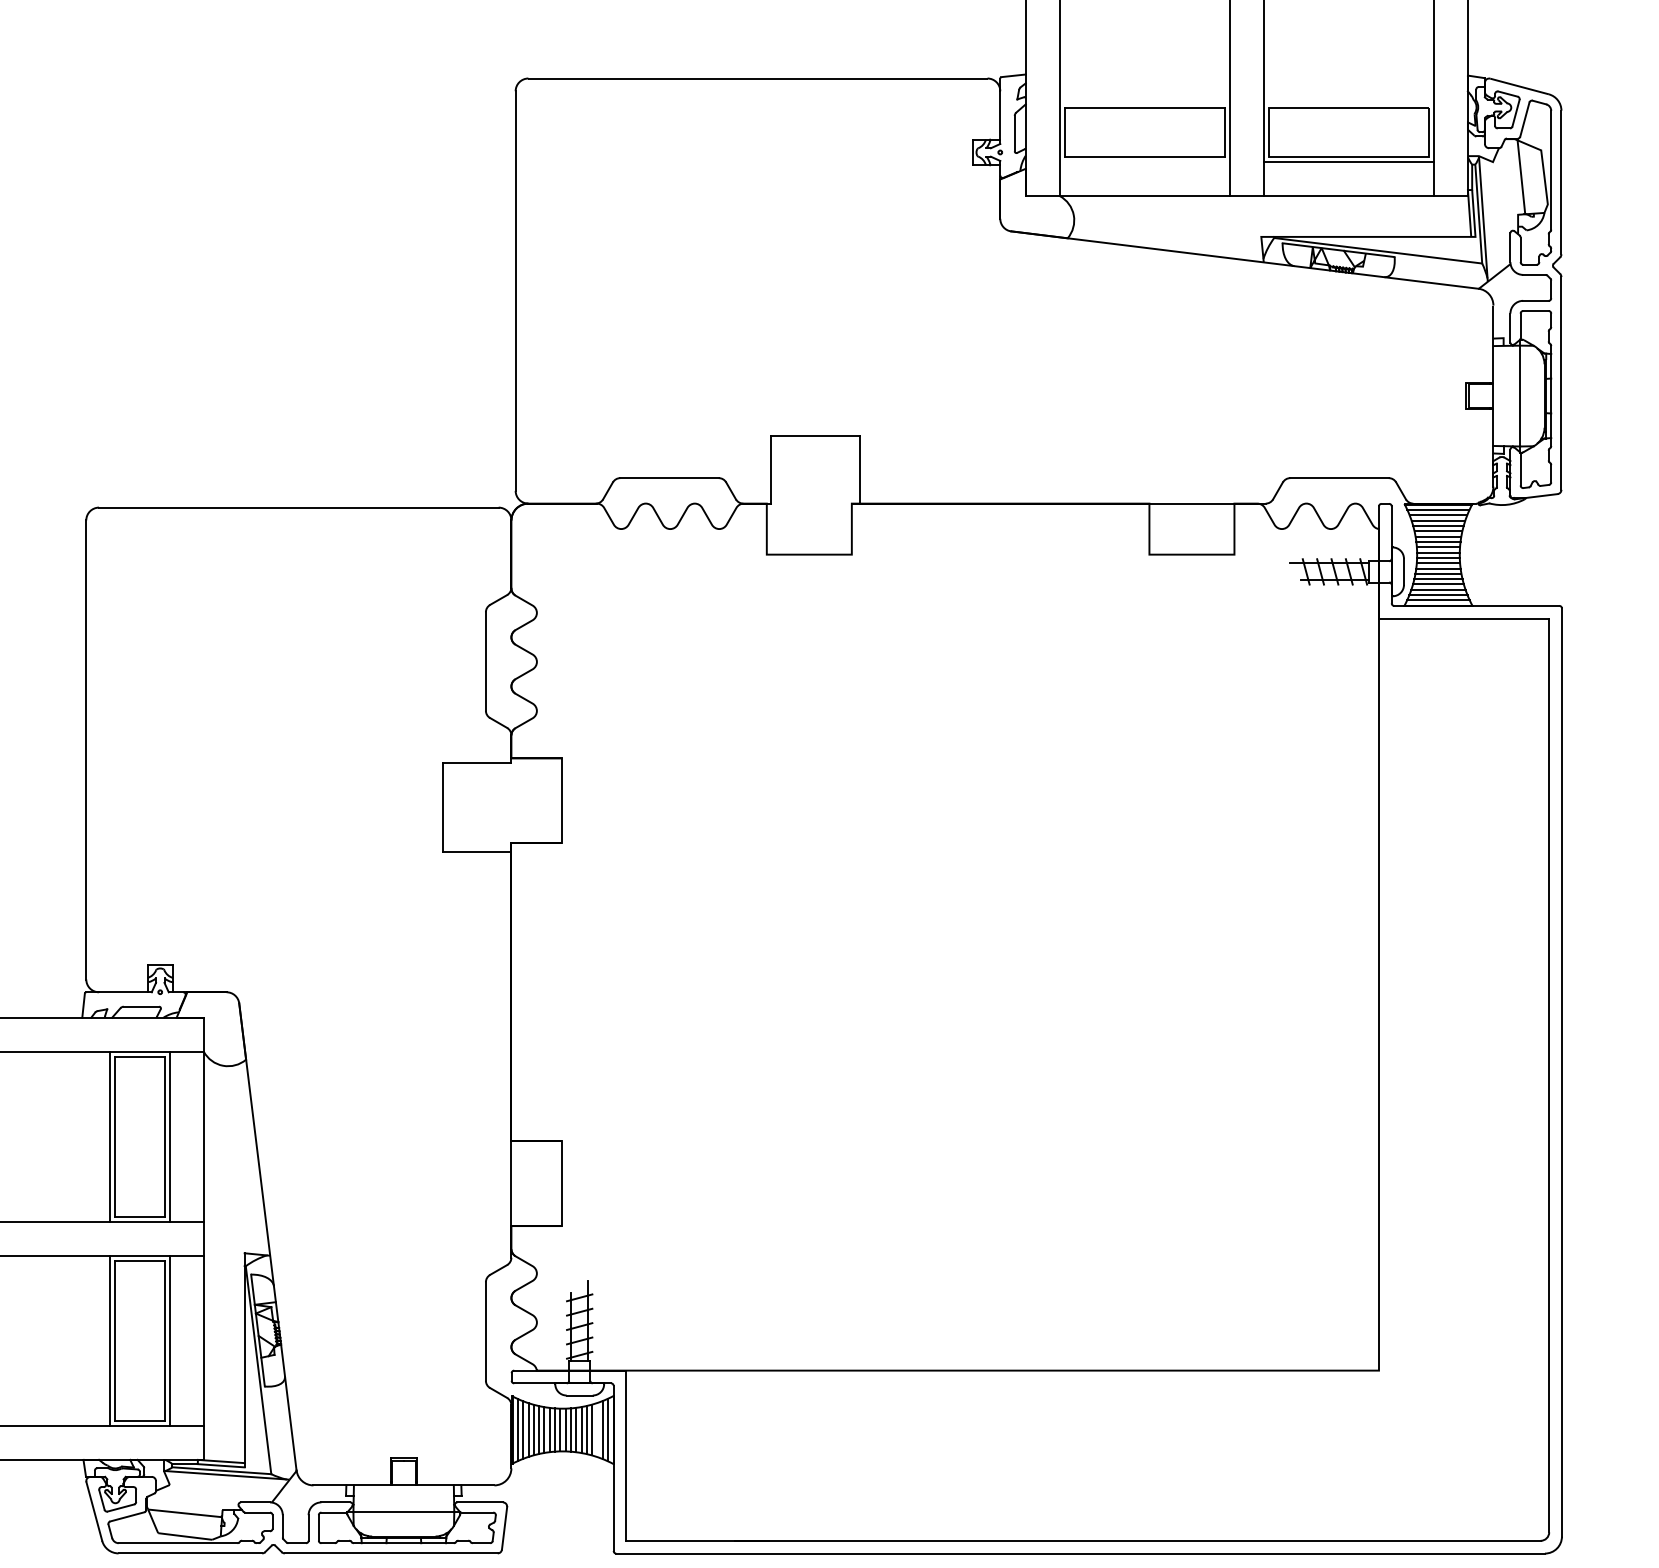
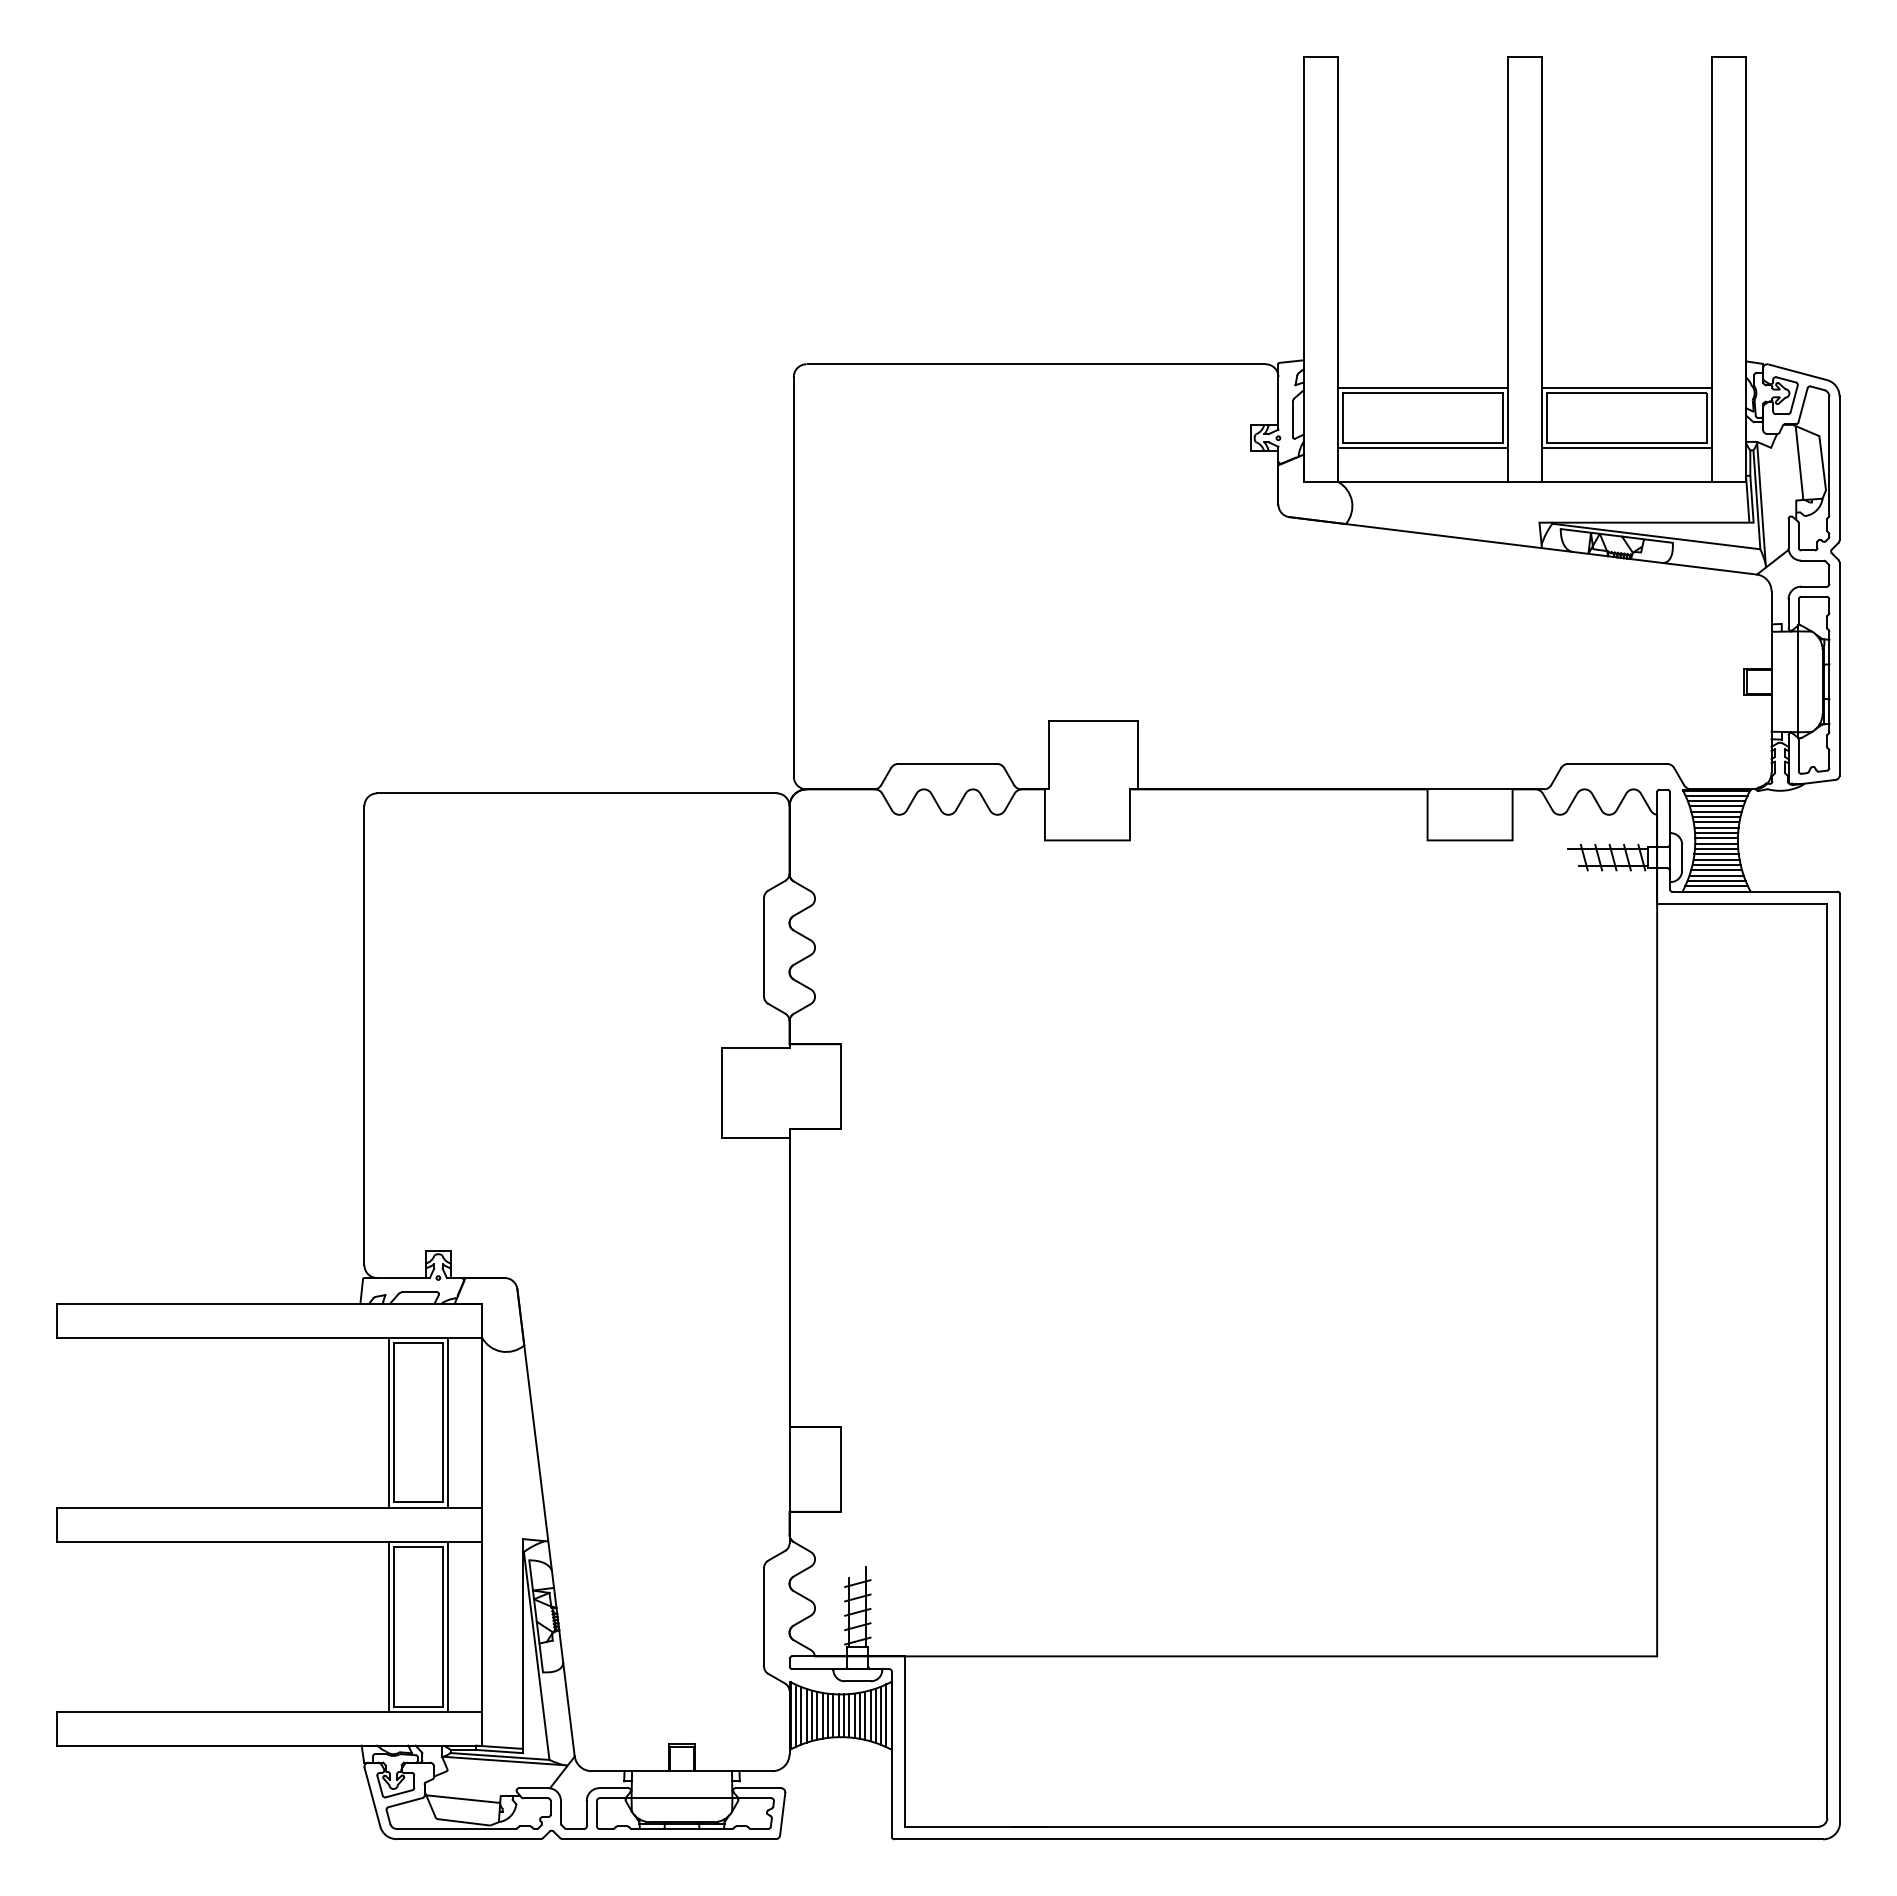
line: (1144, 102) -> (1422, 388), added
line: (1349, 102) -> (1627, 388), added
line: (1144, 161) -> (1422, 447), added
line: (597, 1429) -> (875, 1715), added

